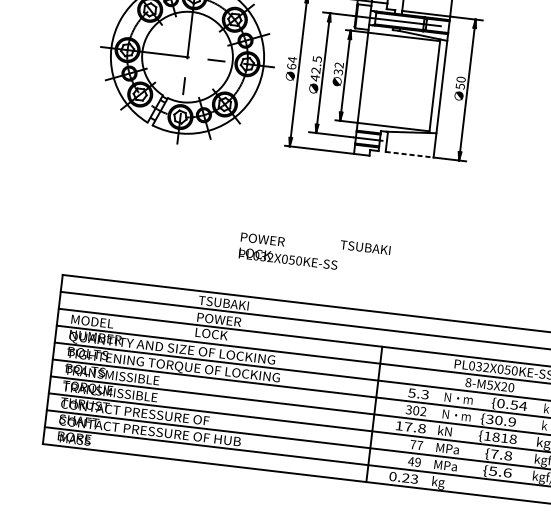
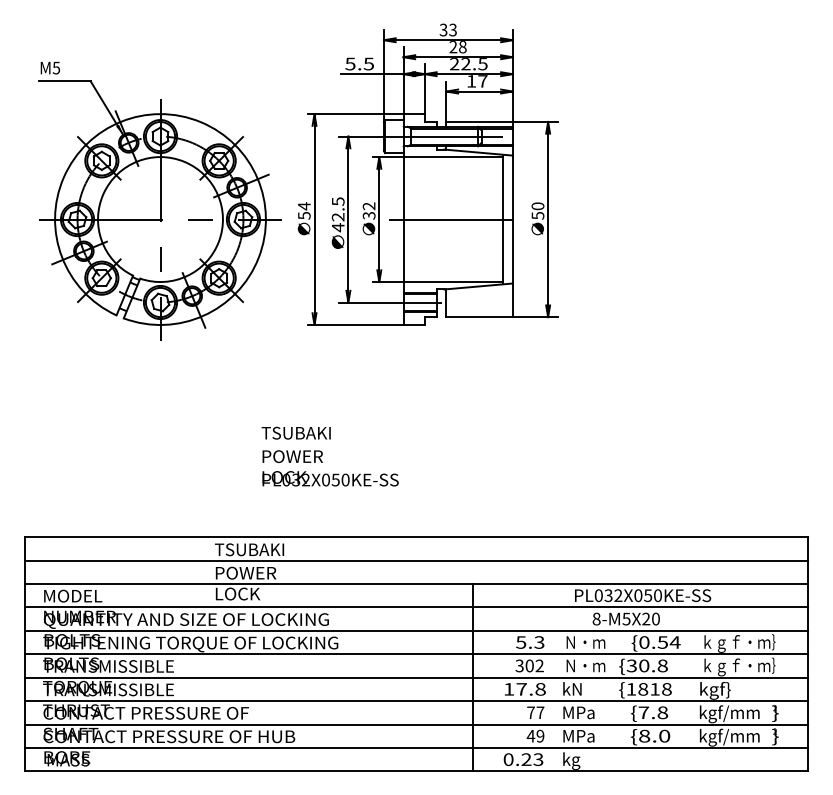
text: (291, 66) -> (304, 215), 64 -> 54
line: (400, 82) -> (455, 219), added
line: (410, 155) -> (480, 317), dashed -> solid
text: (365, 247) -> (295, 432), moved
text: (512, 421) -> (662, 665), 30.9 -> 30.8
text: (500, 471) -> (654, 735), 5.6 -> 8.0

